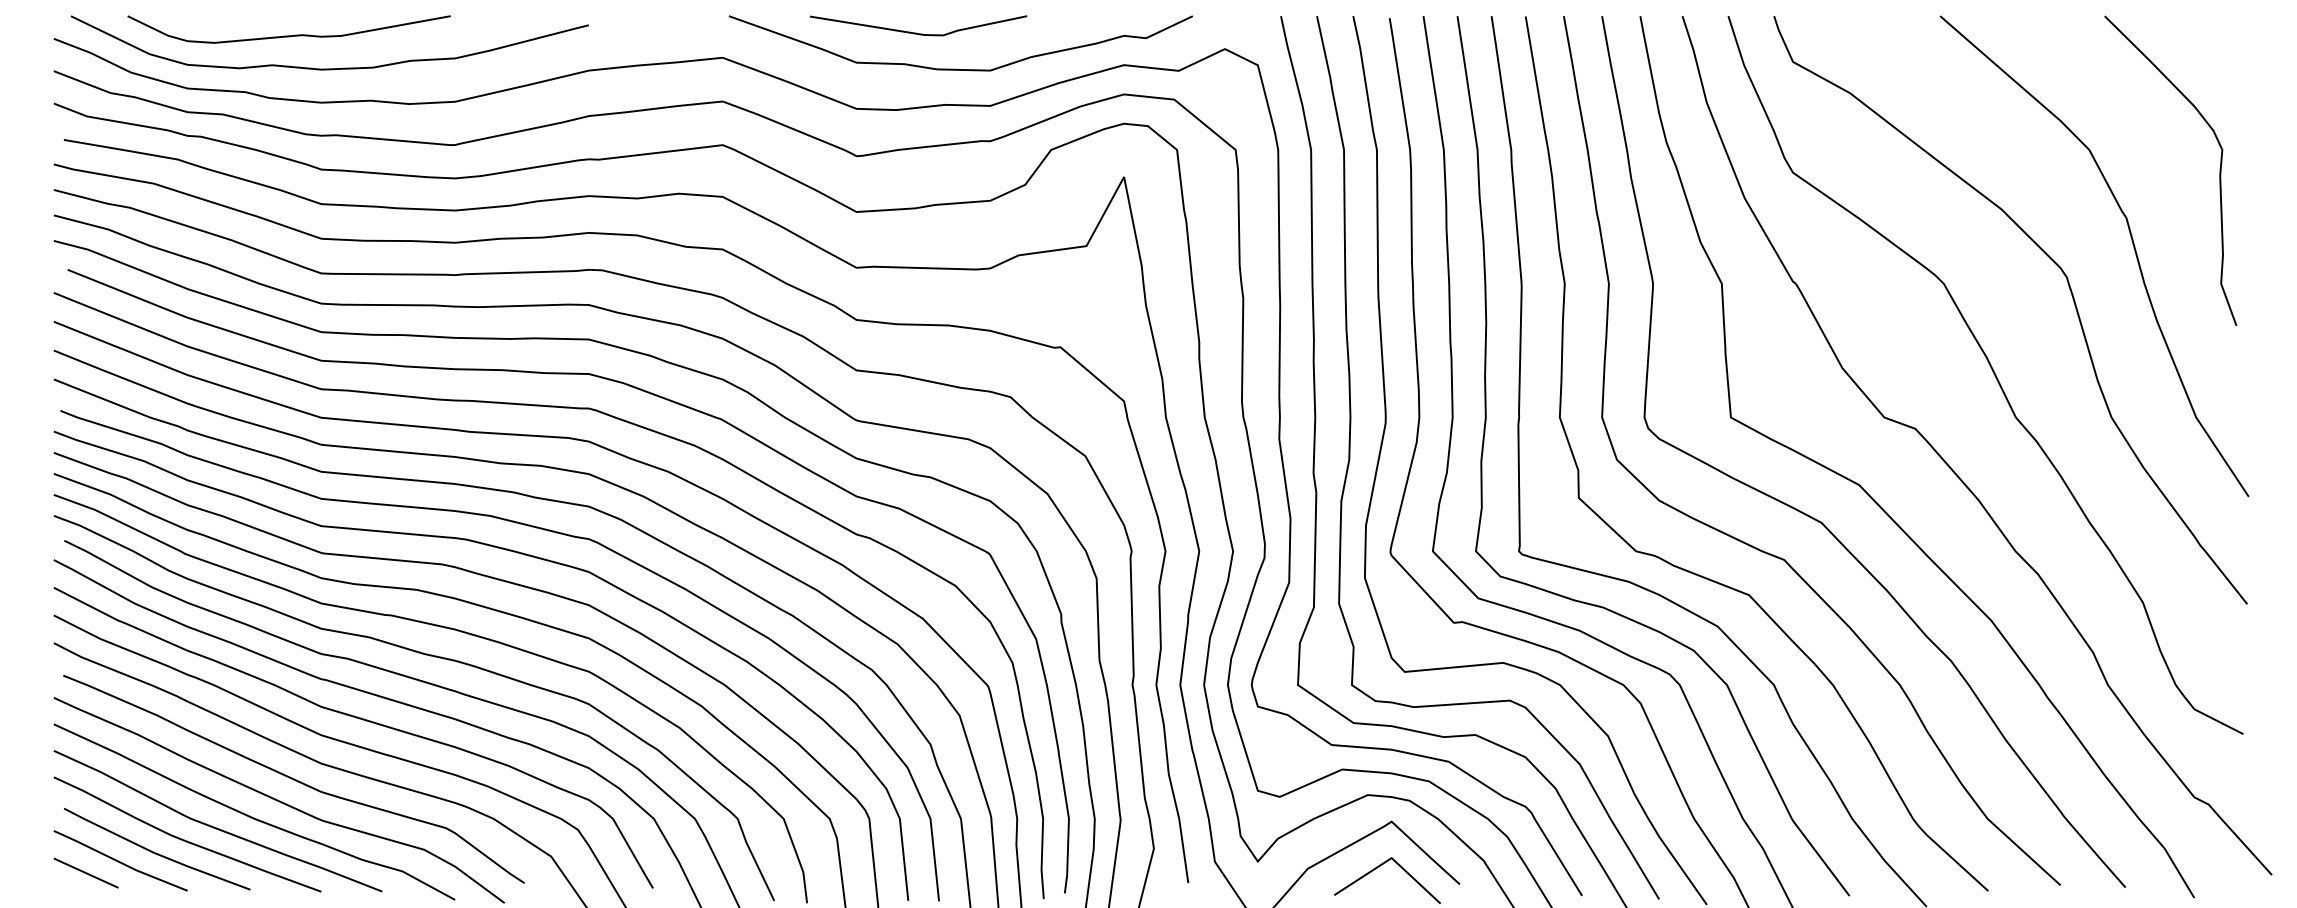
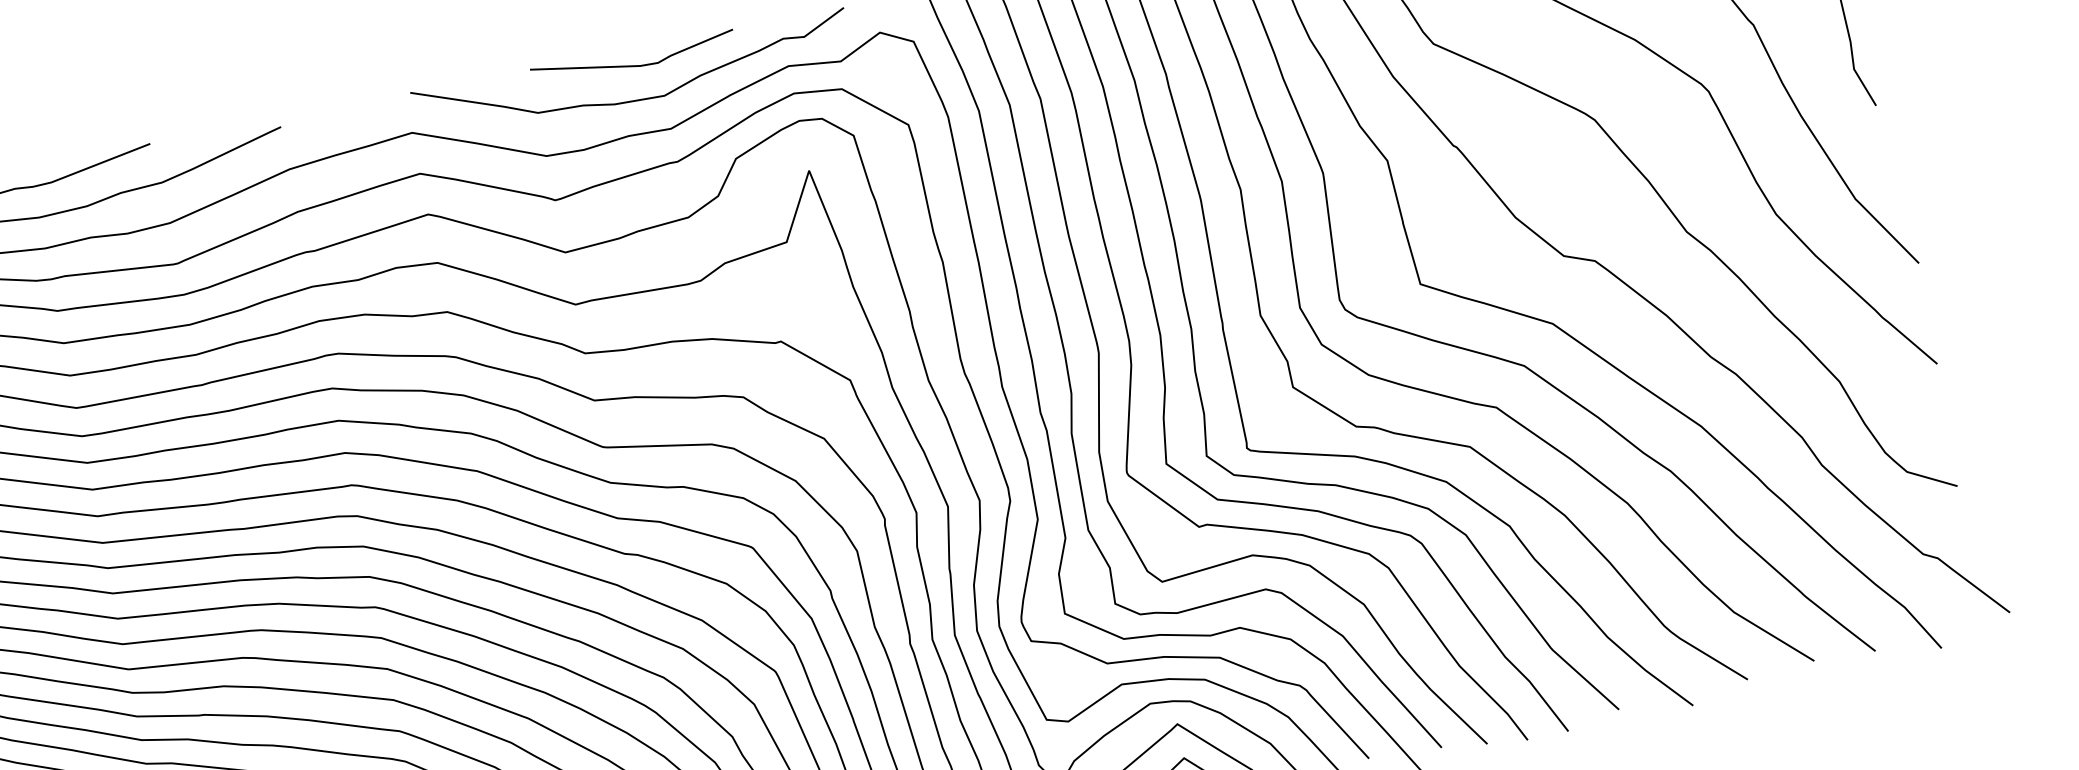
line: (916, 32) -> (632, 65), moved

